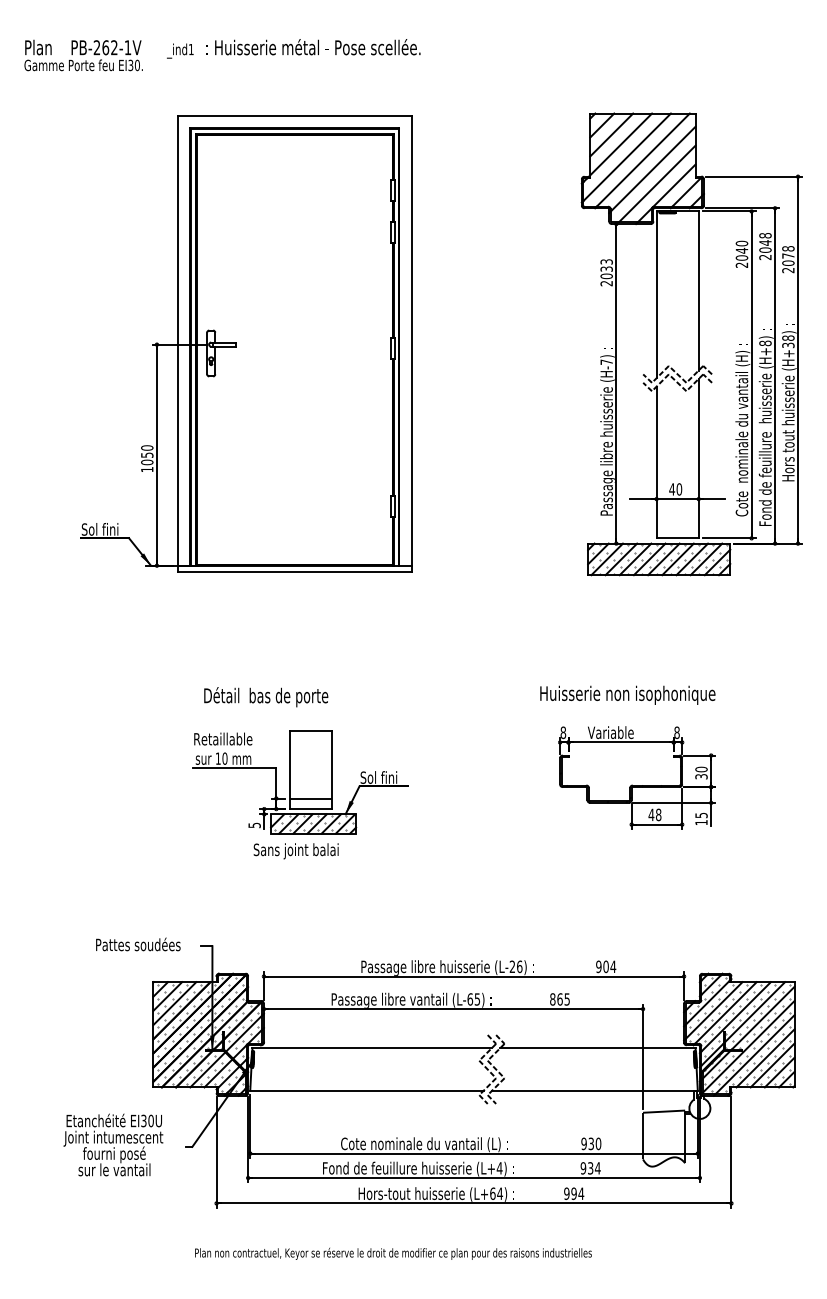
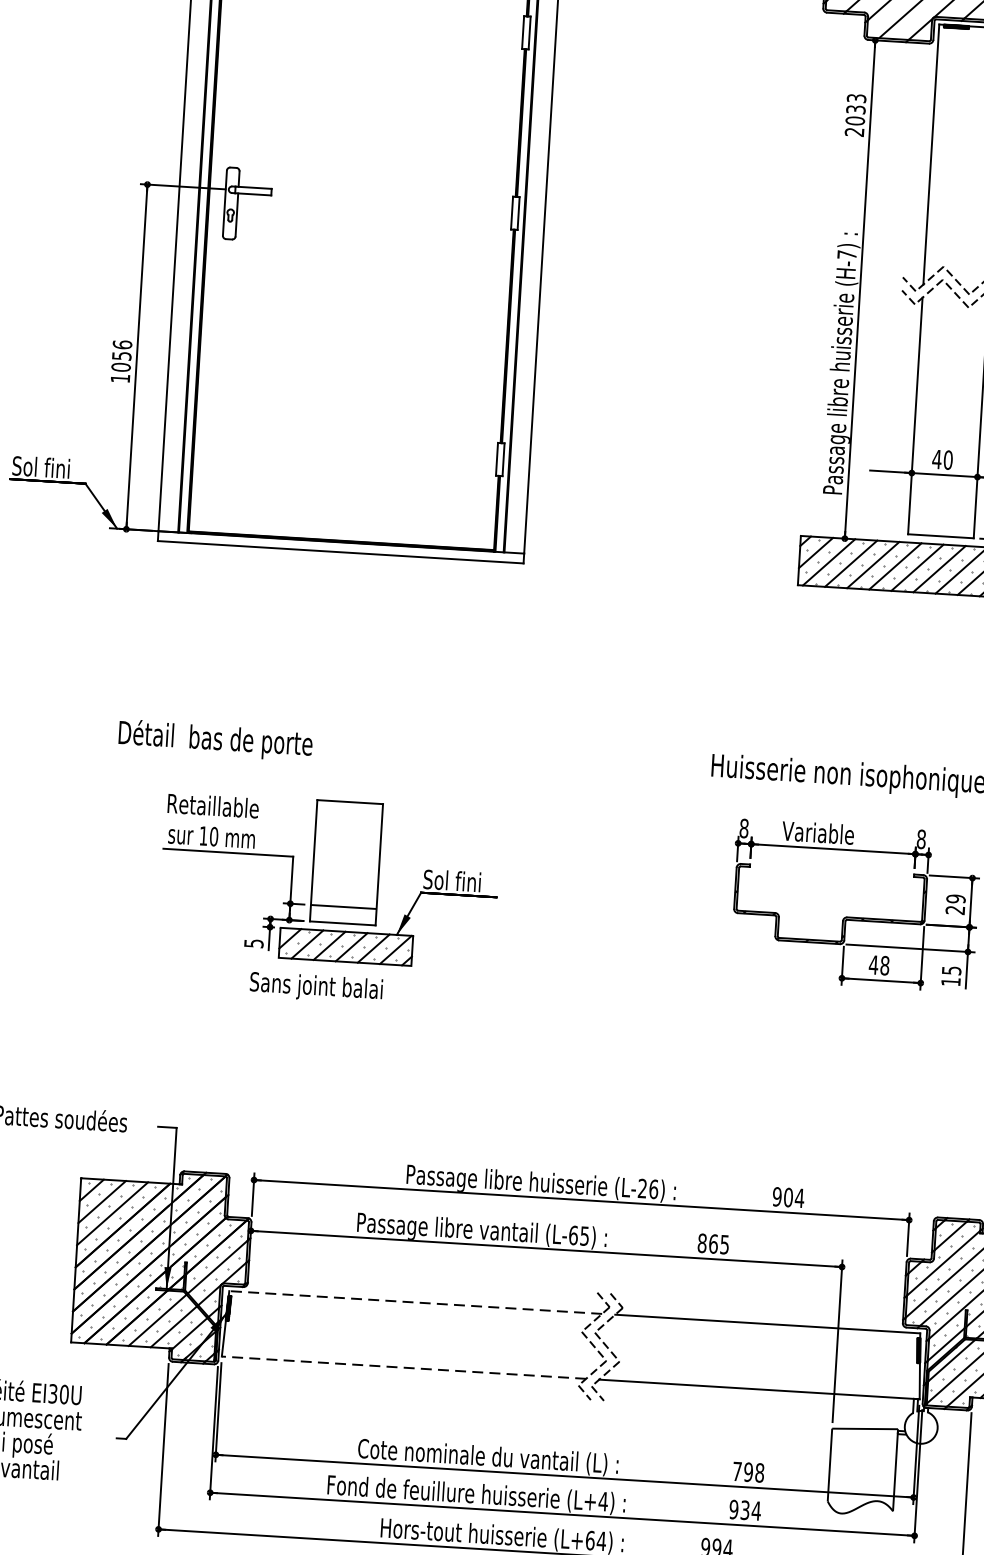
text: (147, 447) -> (122, 344), 1050 -> 1056
text: (266, 697) -> (216, 741), moved
text: (701, 773) -> (955, 905), 30 -> 29
line: (372, 1048) -> (416, 1302), solid -> dashed
line: (367, 1090) -> (404, 1367), solid -> dashed
text: (591, 1143) -> (748, 1471), 930 -> 798

